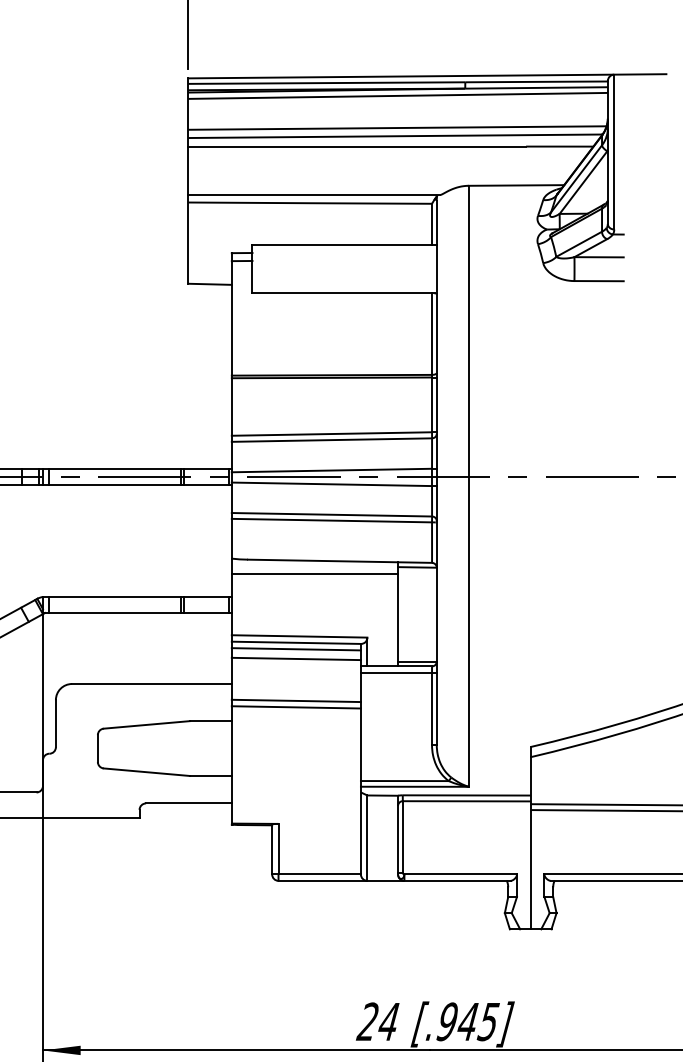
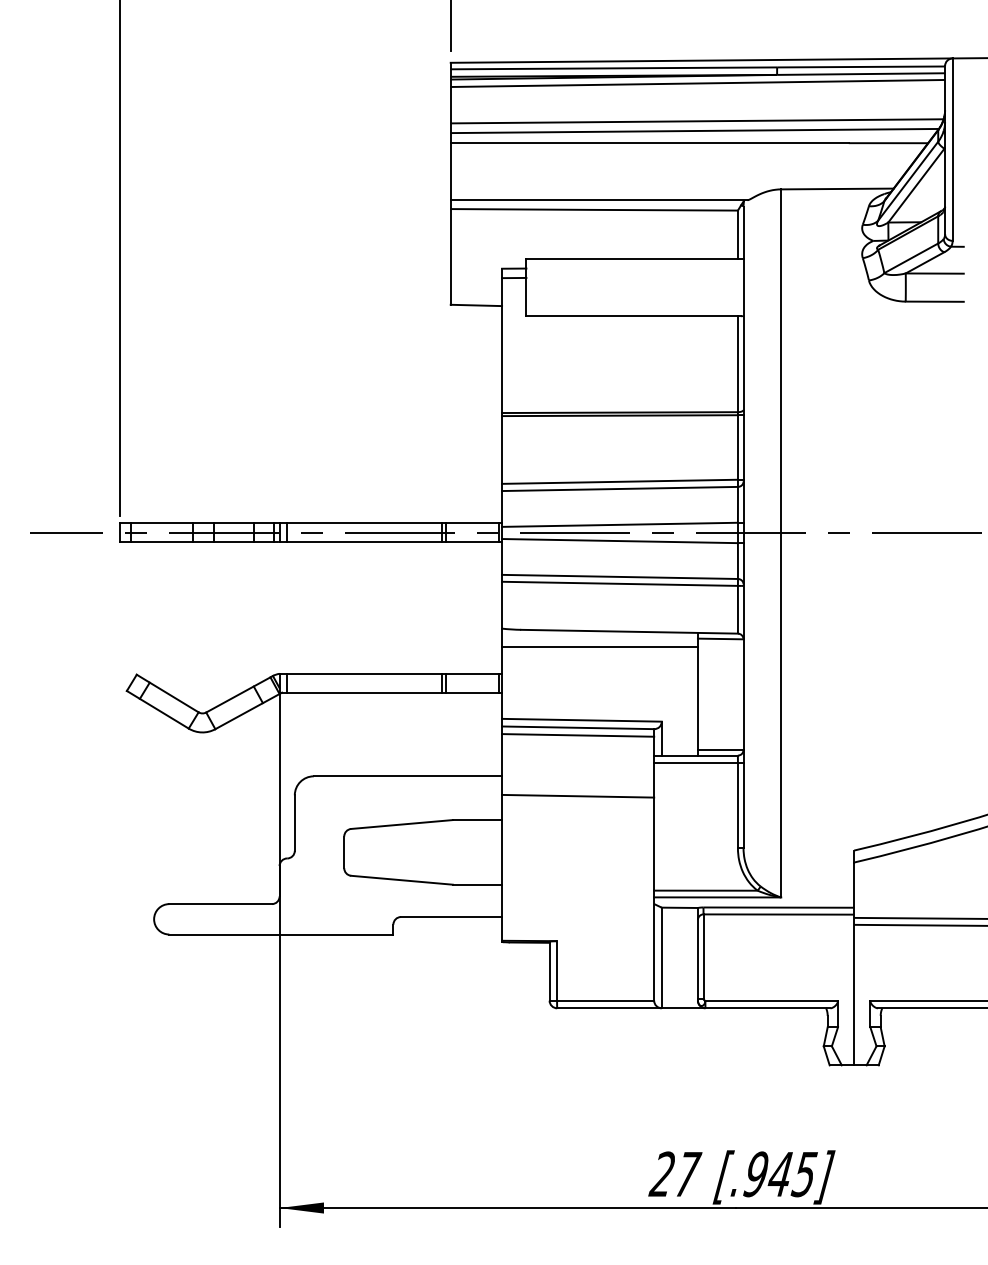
line: (296, 658) -> (578, 746), removed
line: (296, 707) -> (578, 803), removed
text: (390, 1021) -> (688, 1174), 24 -> 27

